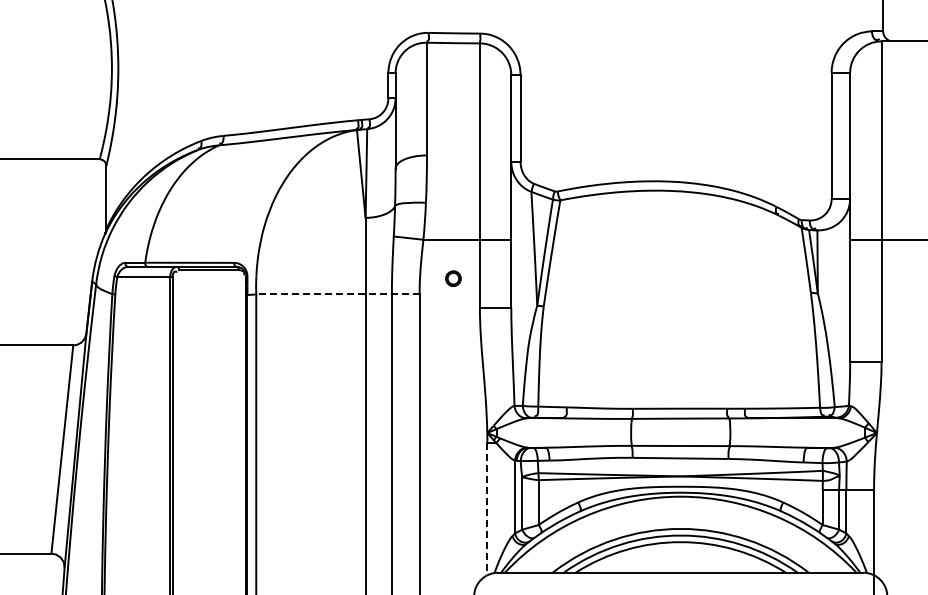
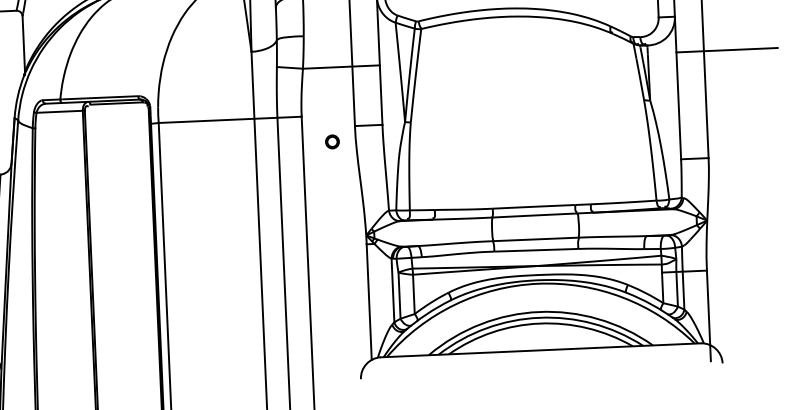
circle: (453, 278) -> (332, 141), moved
line: (337, 294) -> (229, 119), dashed -> solid
line: (487, 509) -> (369, 302), dashed -> solid

